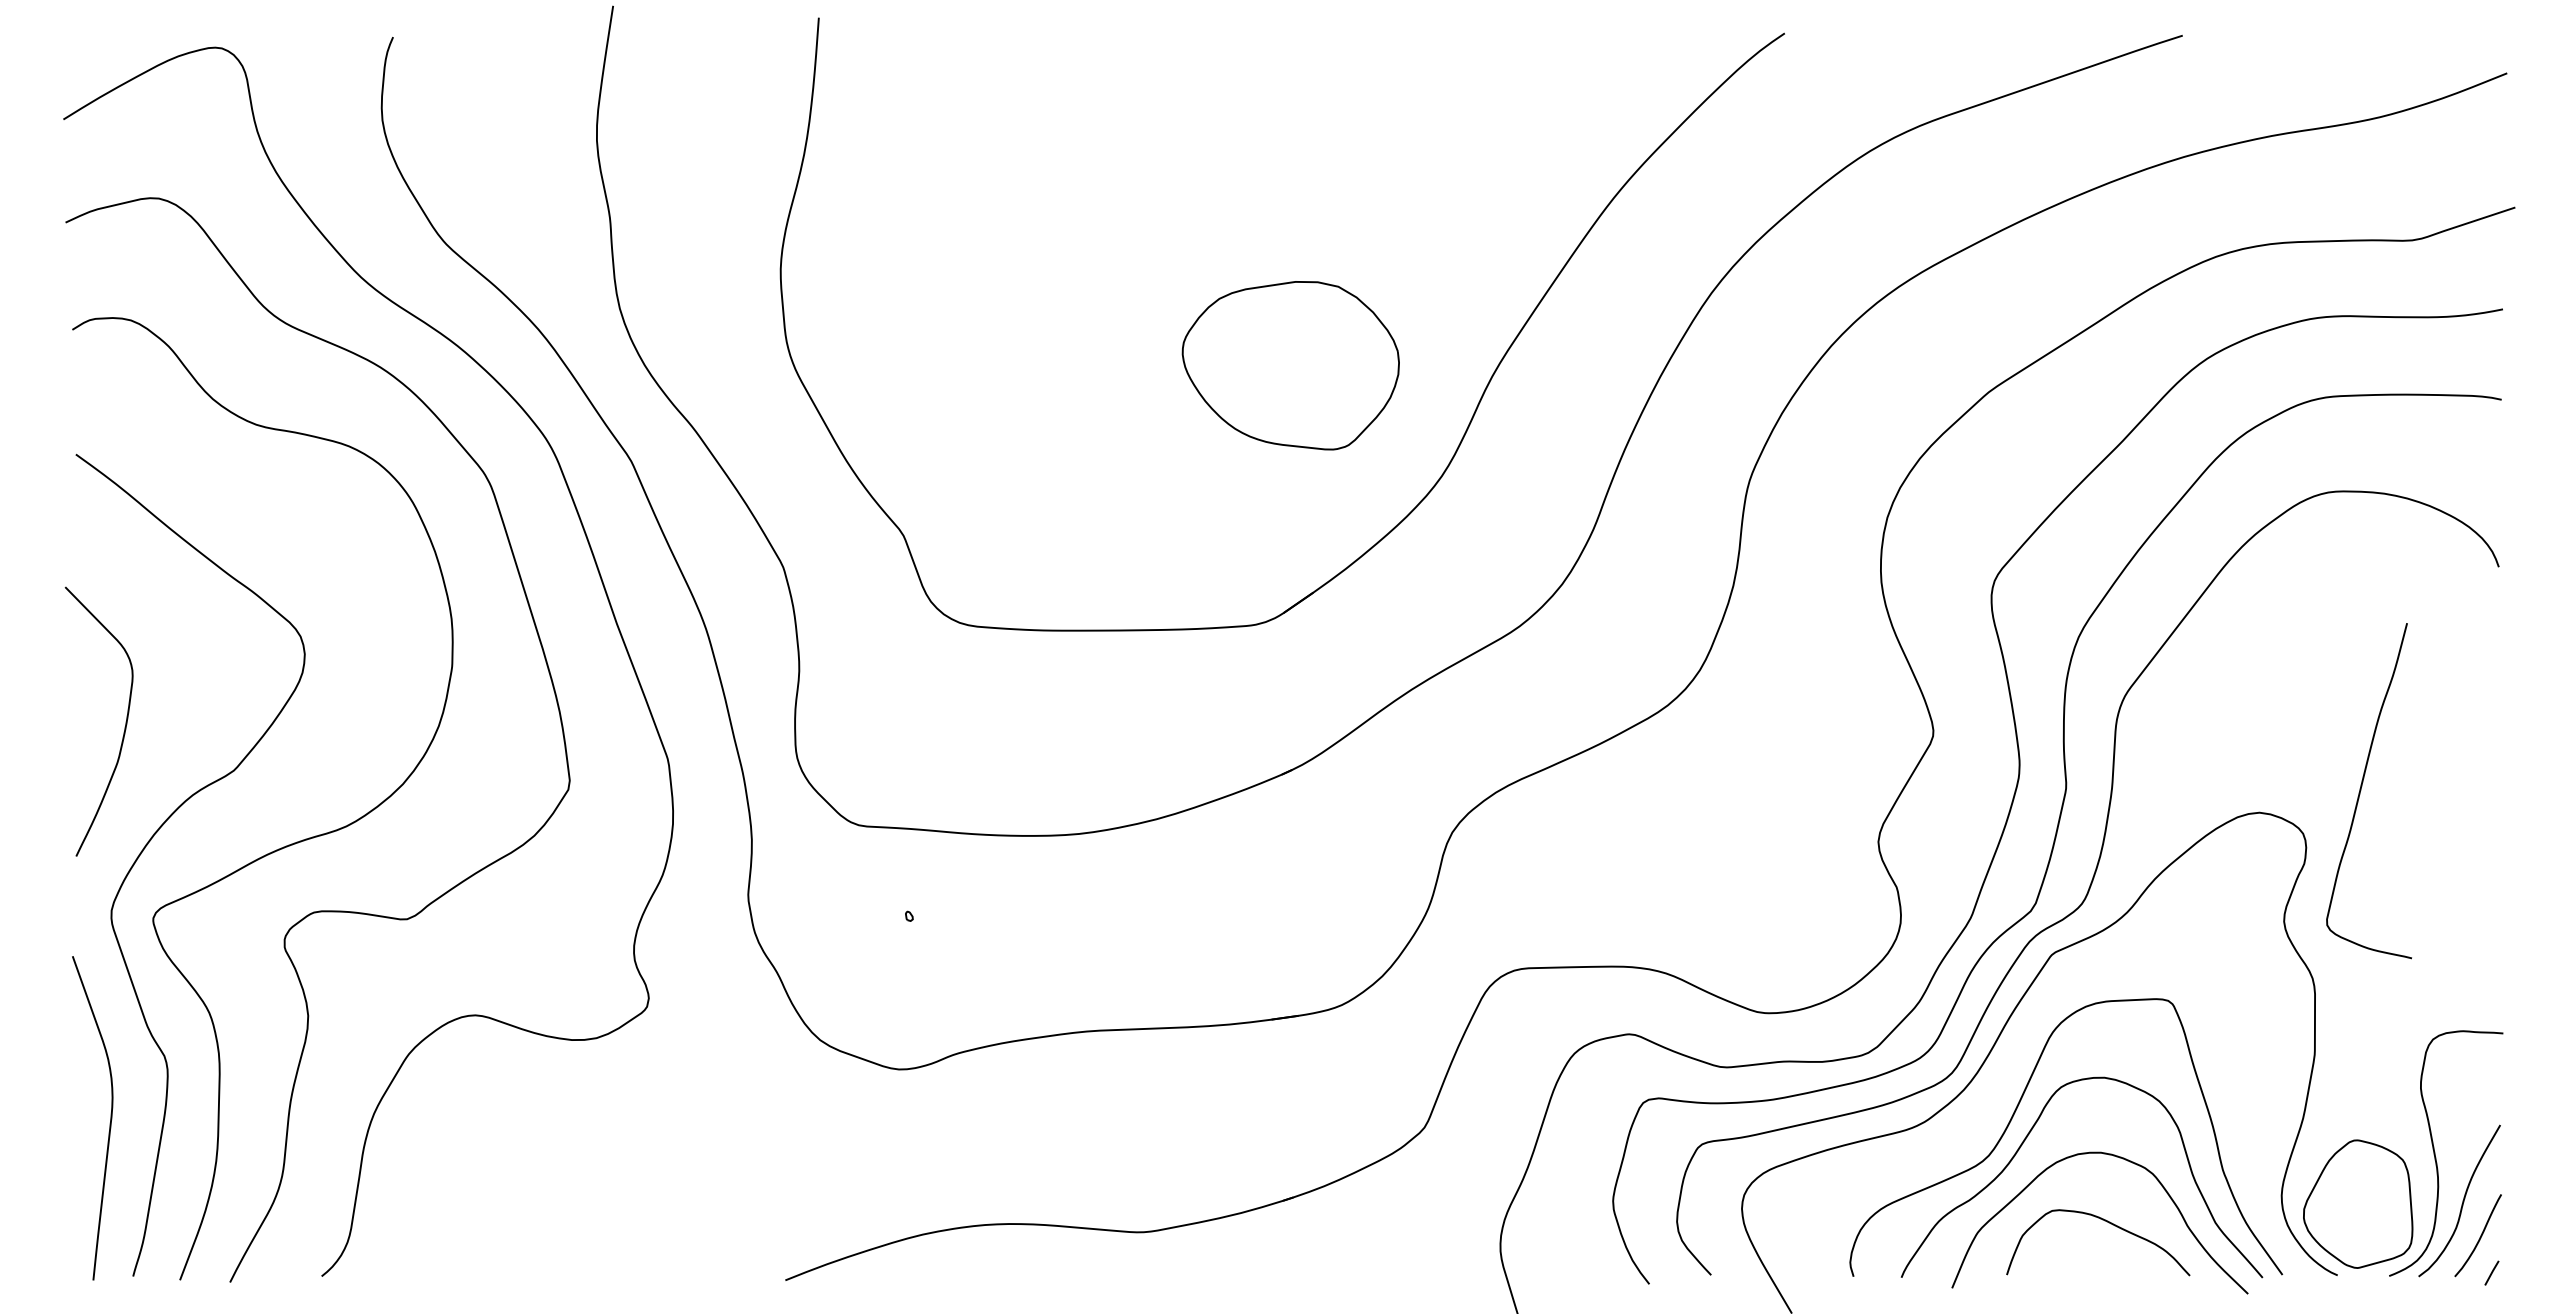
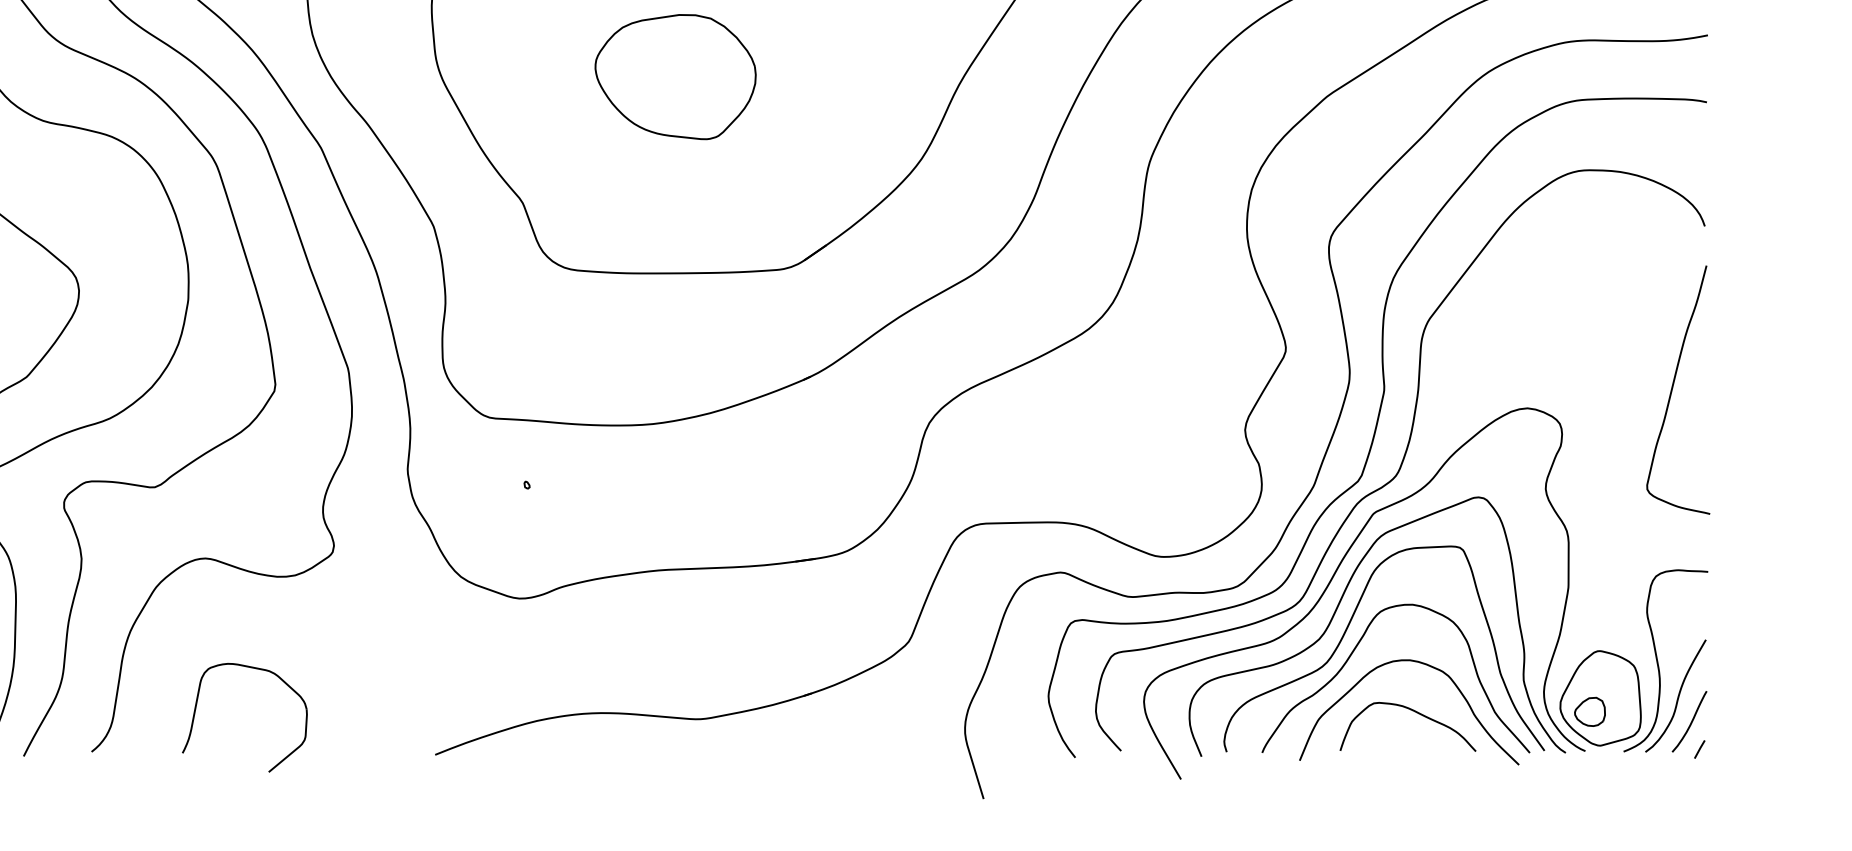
part: (1290, 365) -> (675, 76), moved
curve: (2361, 790) -> (1672, 389), moved
curve: (2001, 1087) -> (1336, 611), added
part: (463, 1215) -> (196, 706), added
part: (2343, 1222) -> (1589, 711), added

